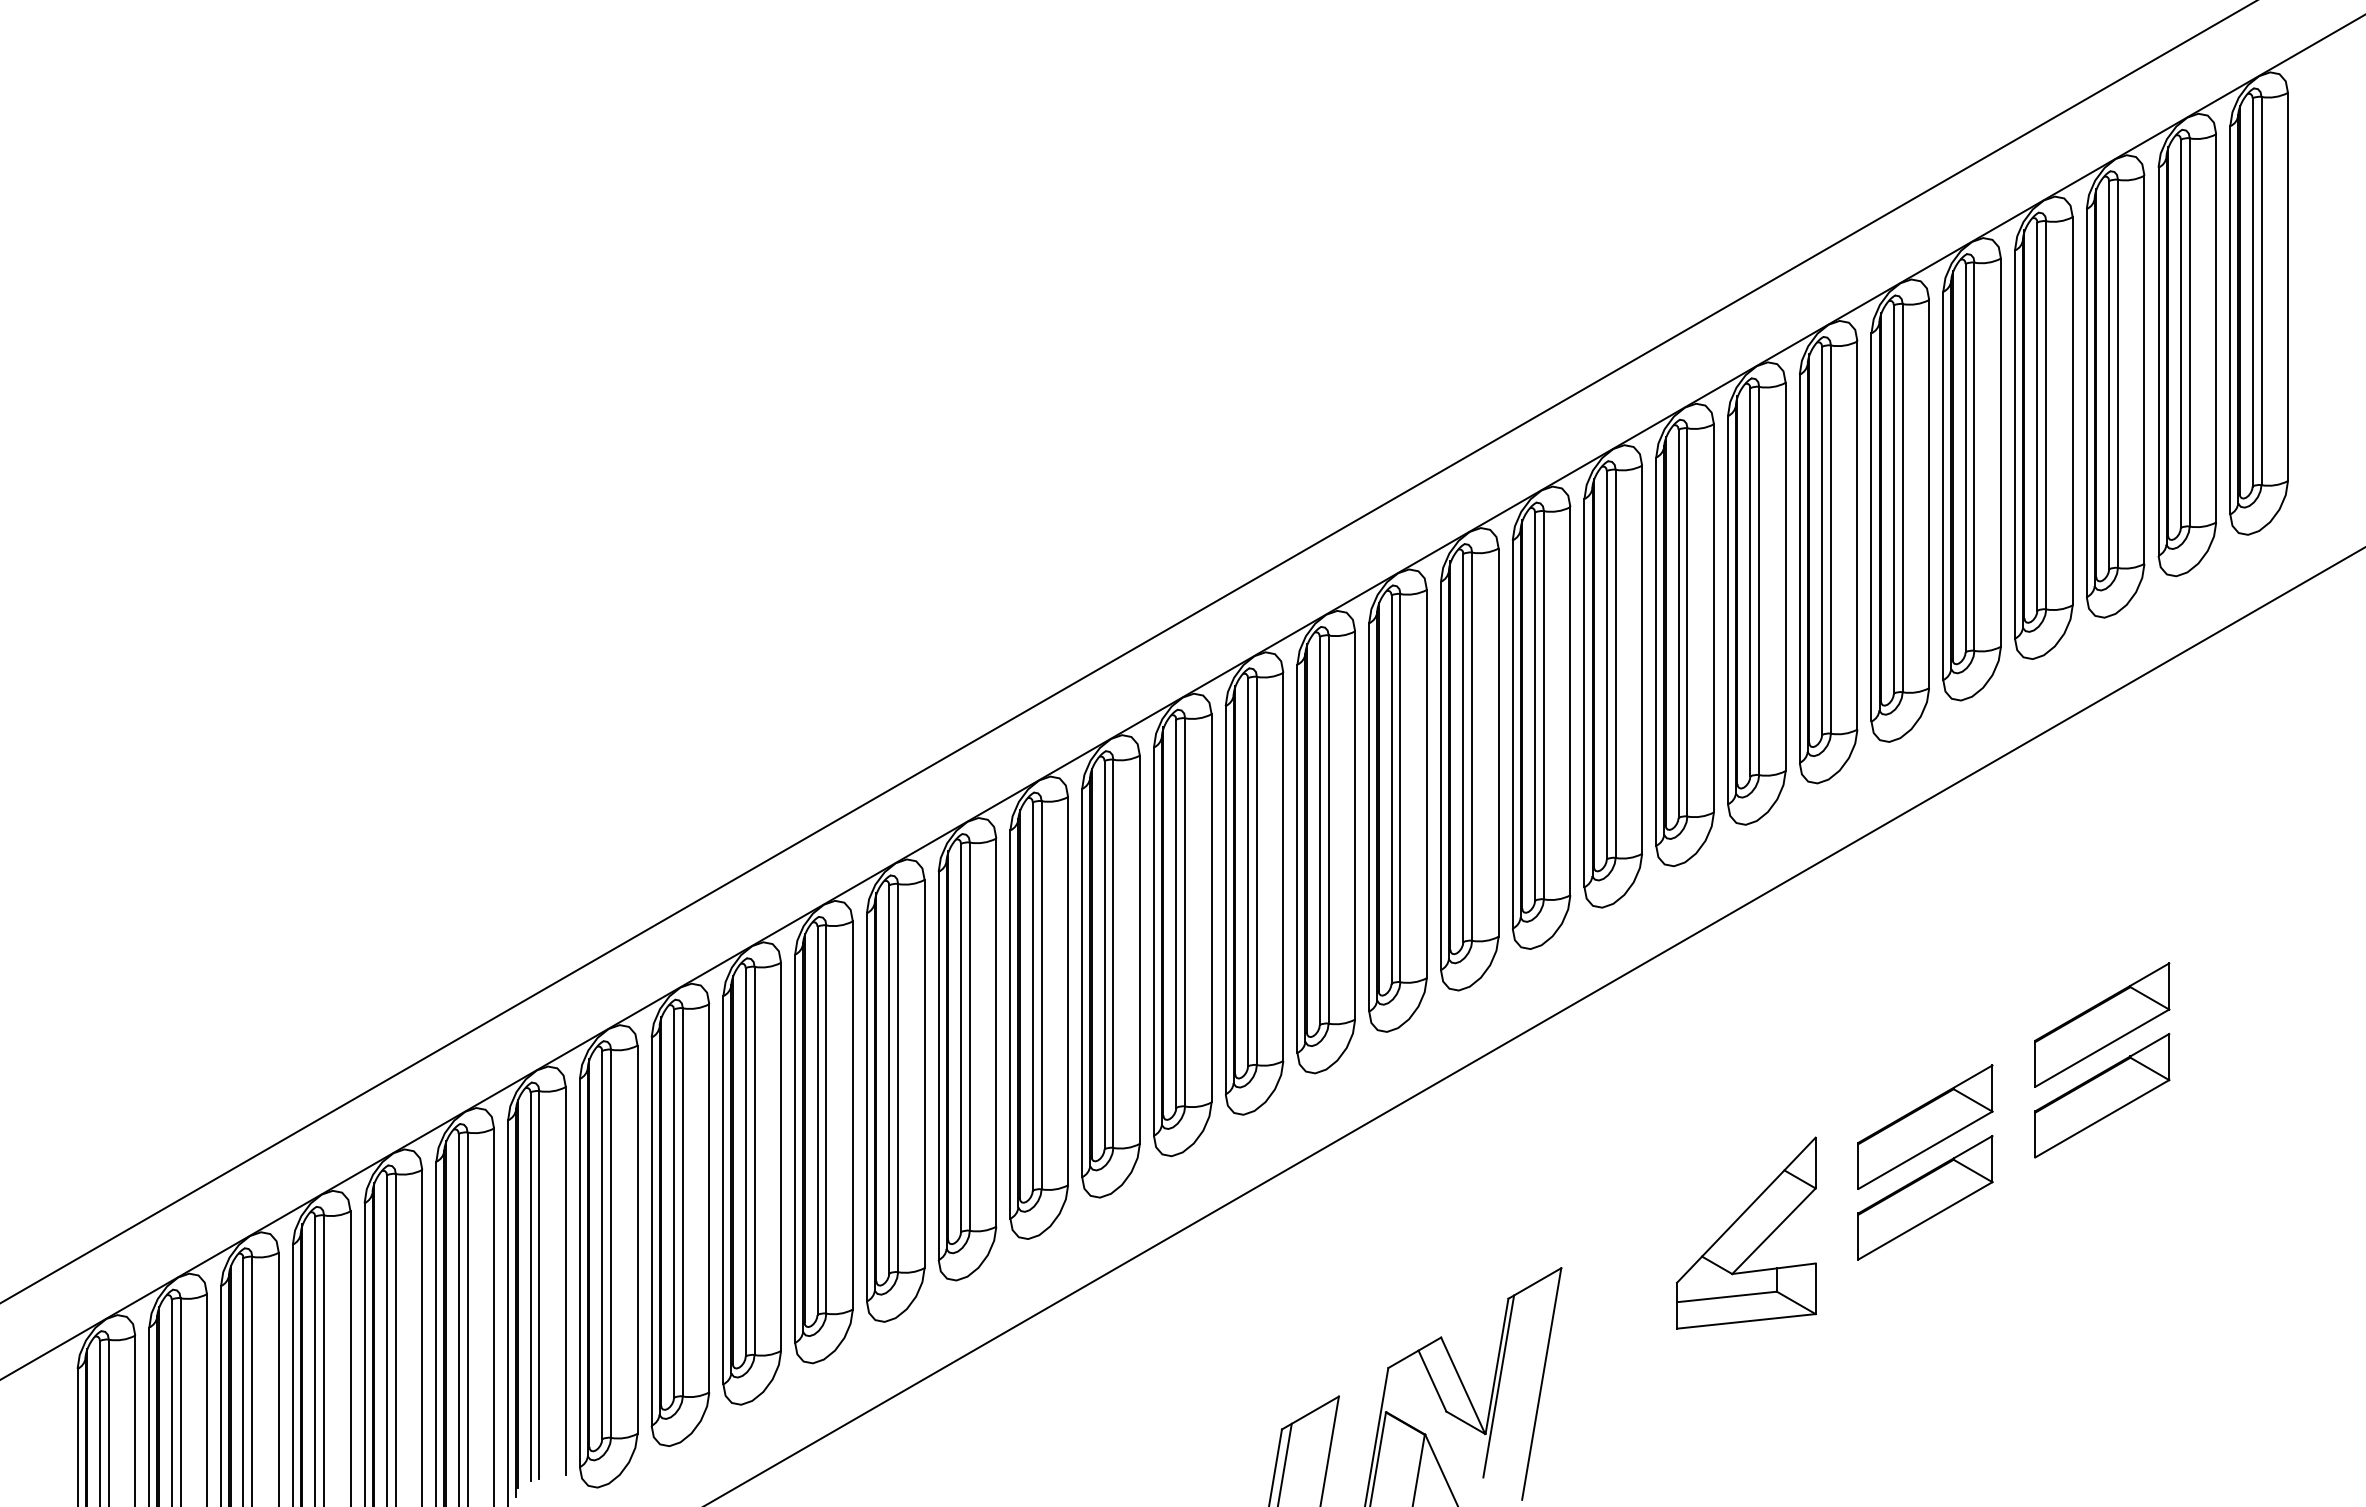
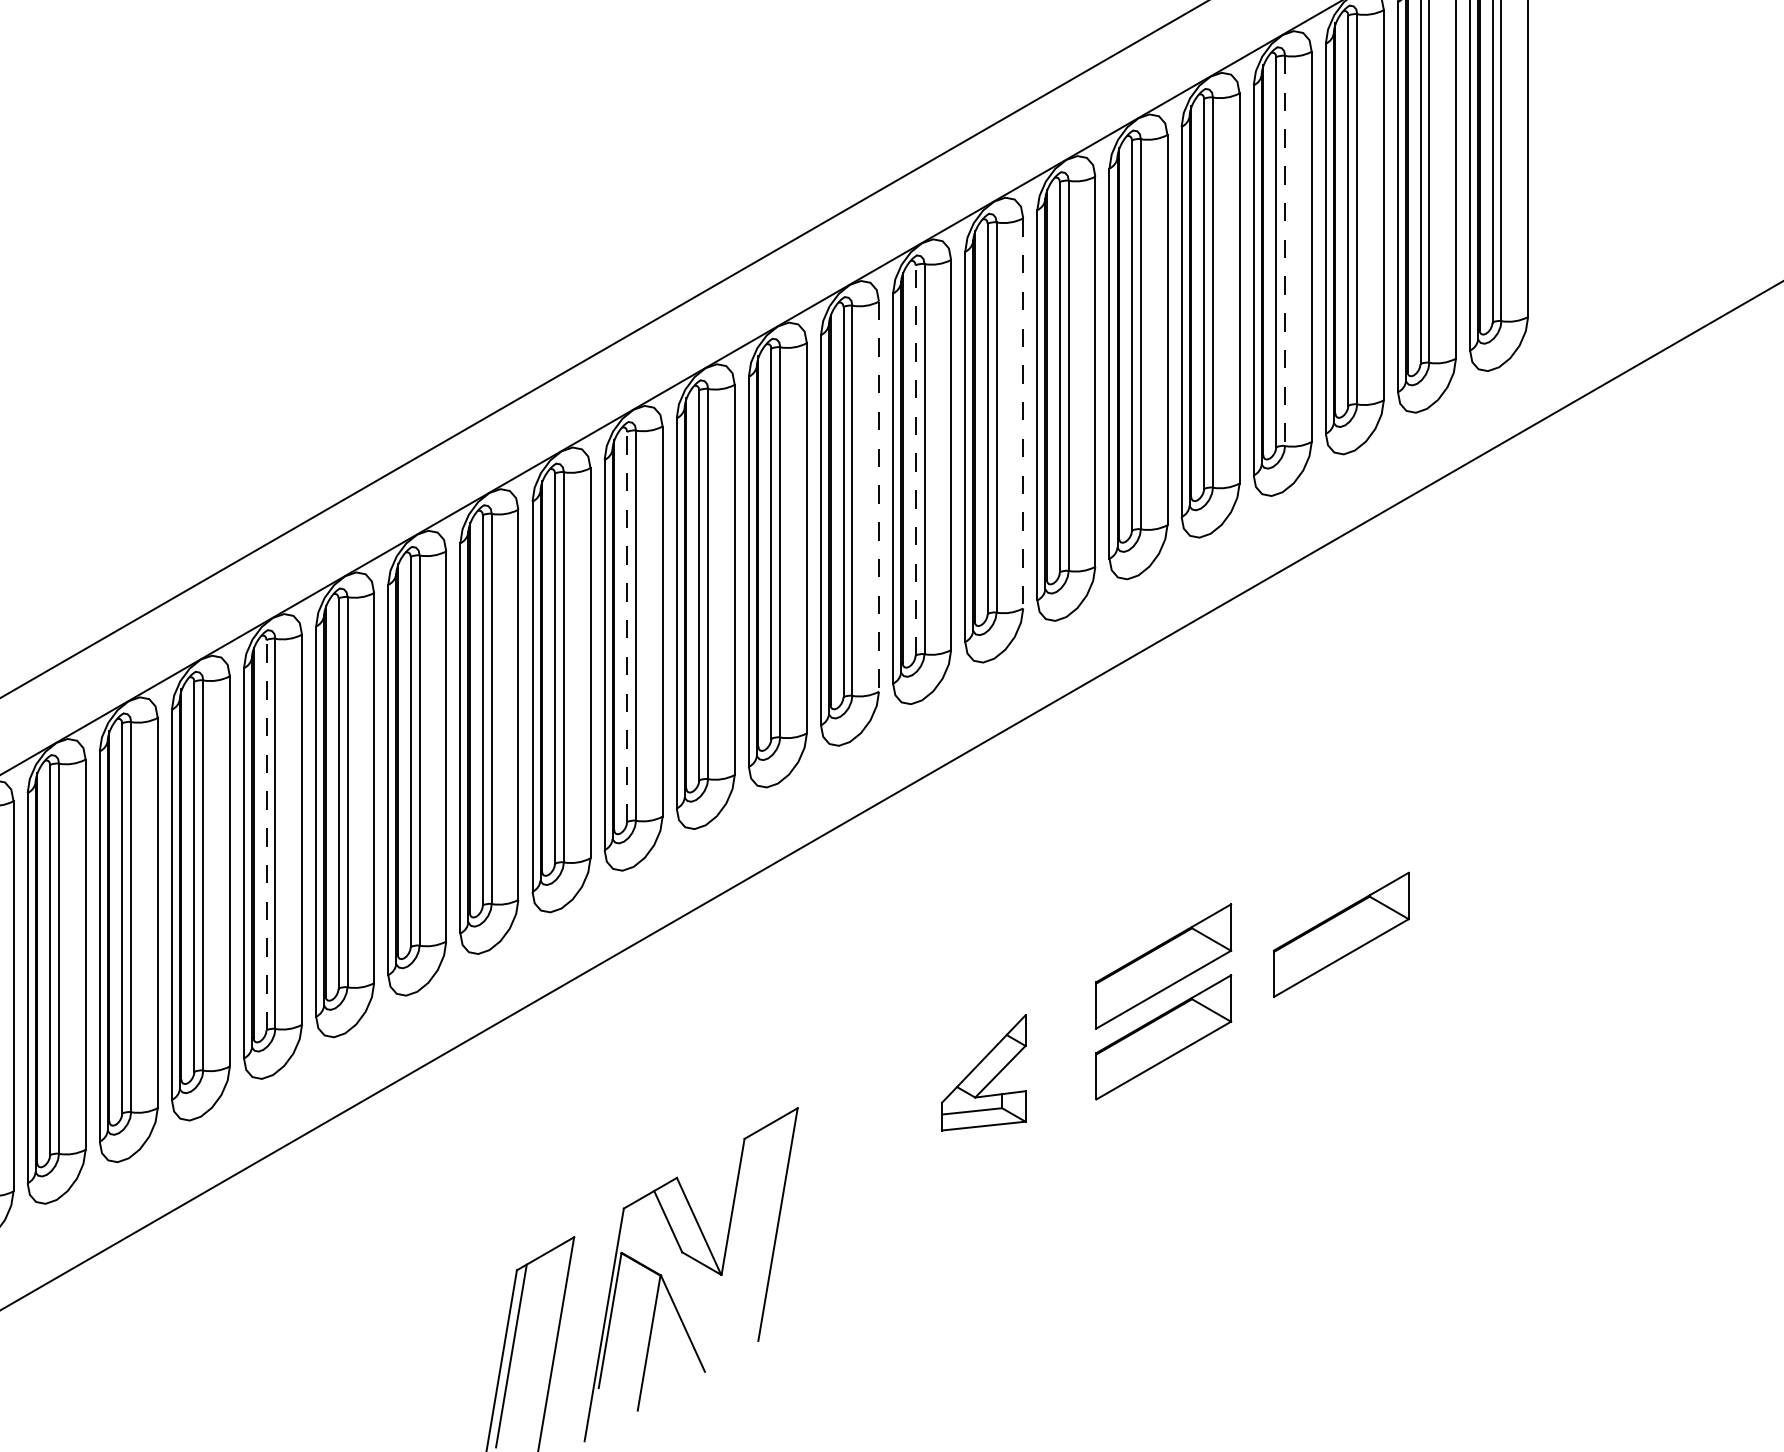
line: (2046, 415) -> (1285, 251), solid -> dashed
line: (1785, 577) -> (1023, 413), solid -> dashed
line: (1678, 623) -> (915, 460), solid -> dashed
line: (1642, 660) -> (879, 497), solid -> dashed
line: (1391, 789) -> (627, 627), solid -> dashed
line: (1032, 996) -> (266, 835), solid -> dashed
part: (2102, 1024) -> (1341, 863), removed
part: (1746, 1232) -> (983, 1072), size x0.6
line: (1498, 1386) -> (734, 1227), removed

